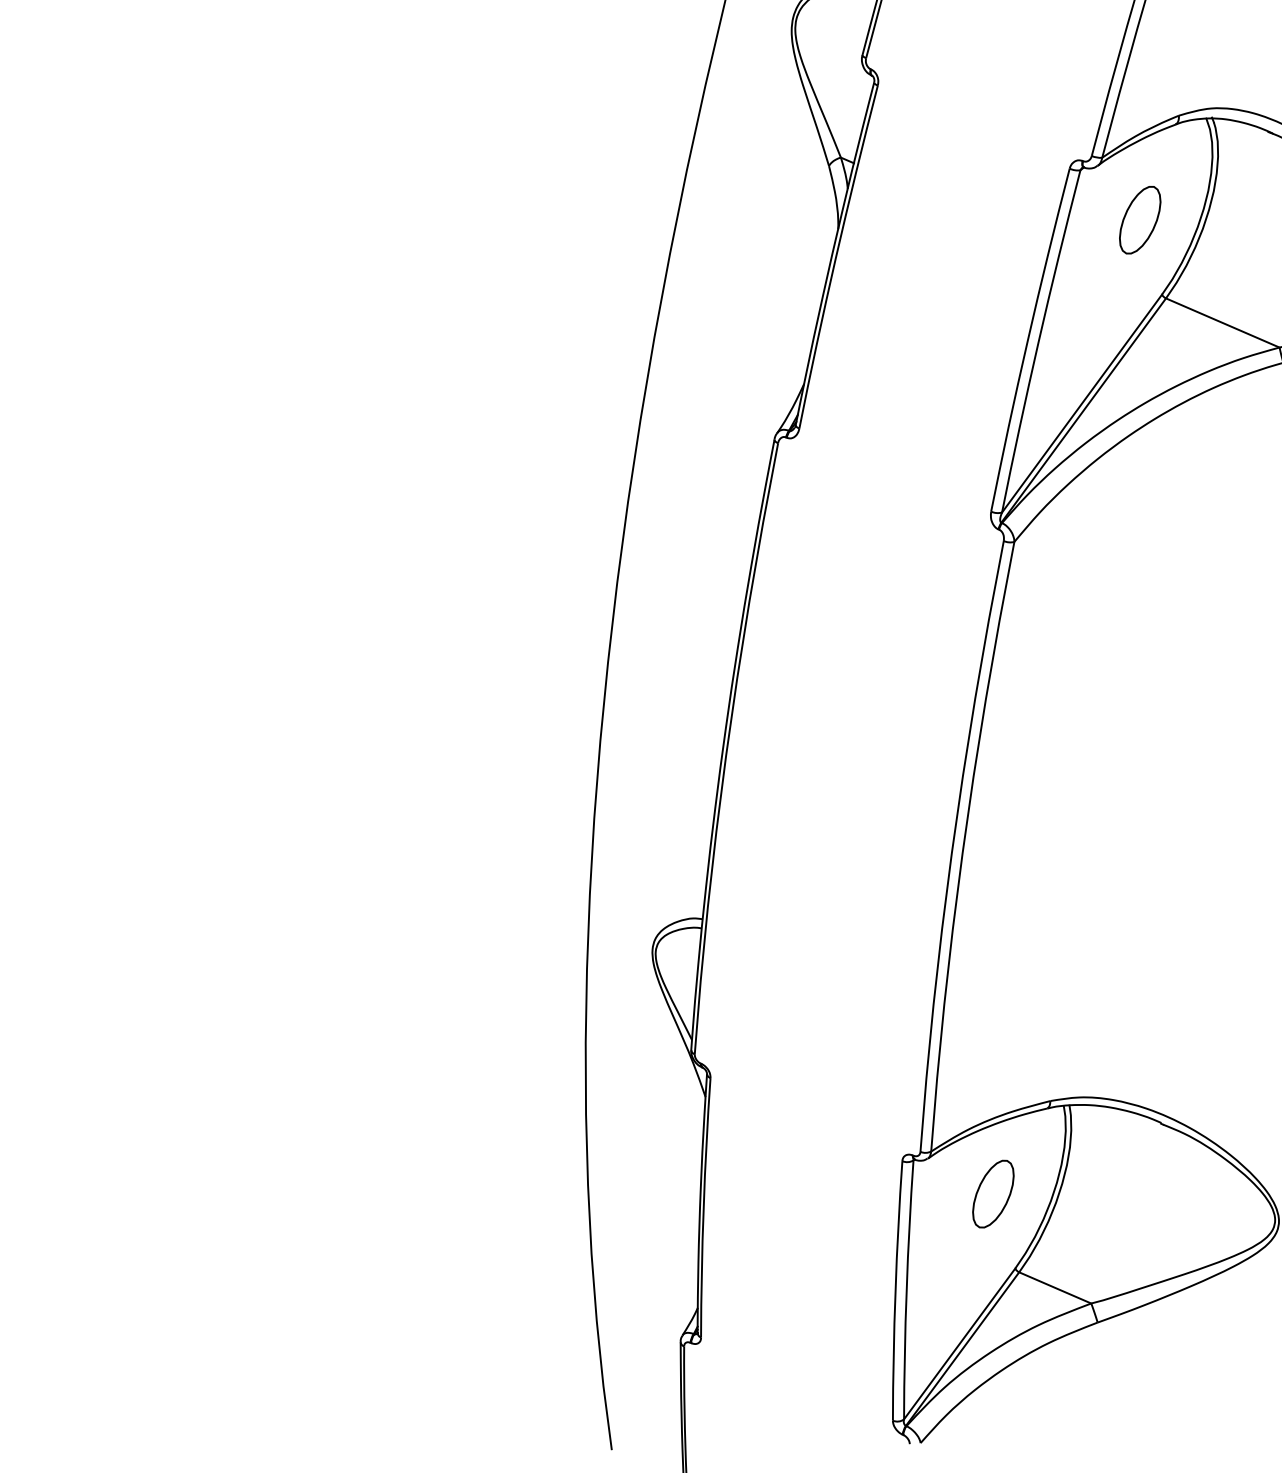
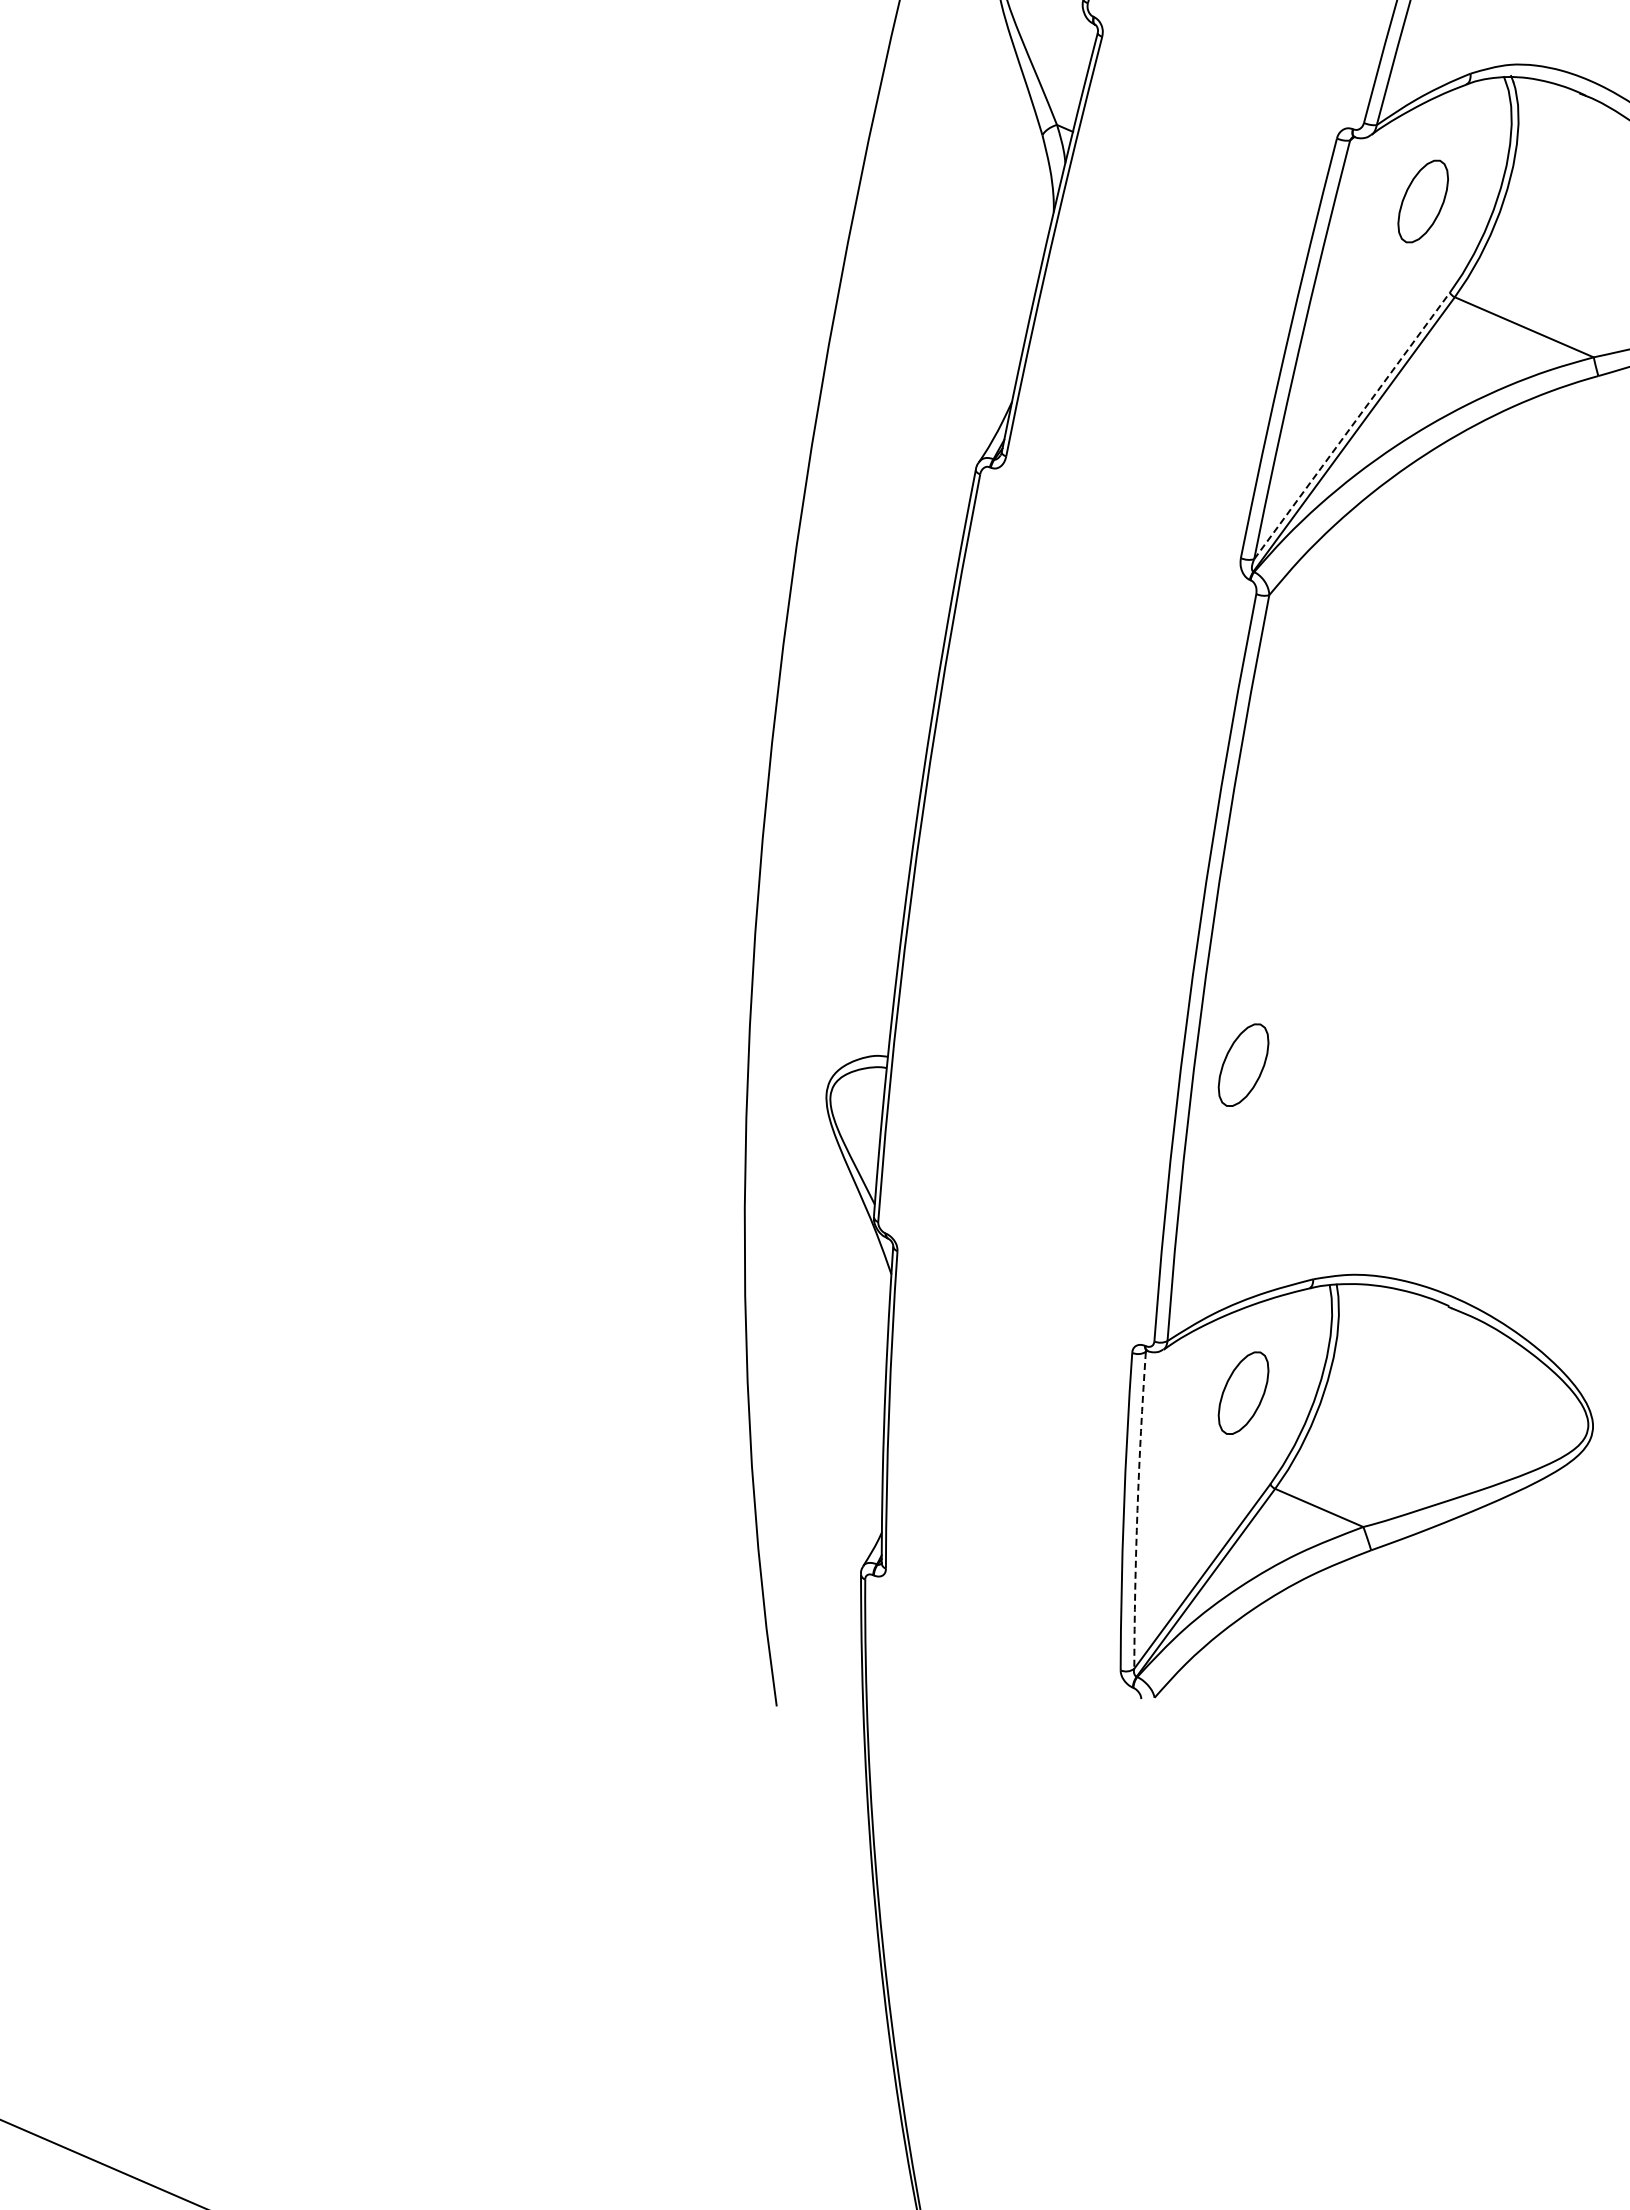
line: (1082, 403) -> (1352, 425), solid -> dashed
part: (993, 925) -> (1243, 1064), added
arc: (906, 1290) -> (1137, 1510), solid -> dashed

